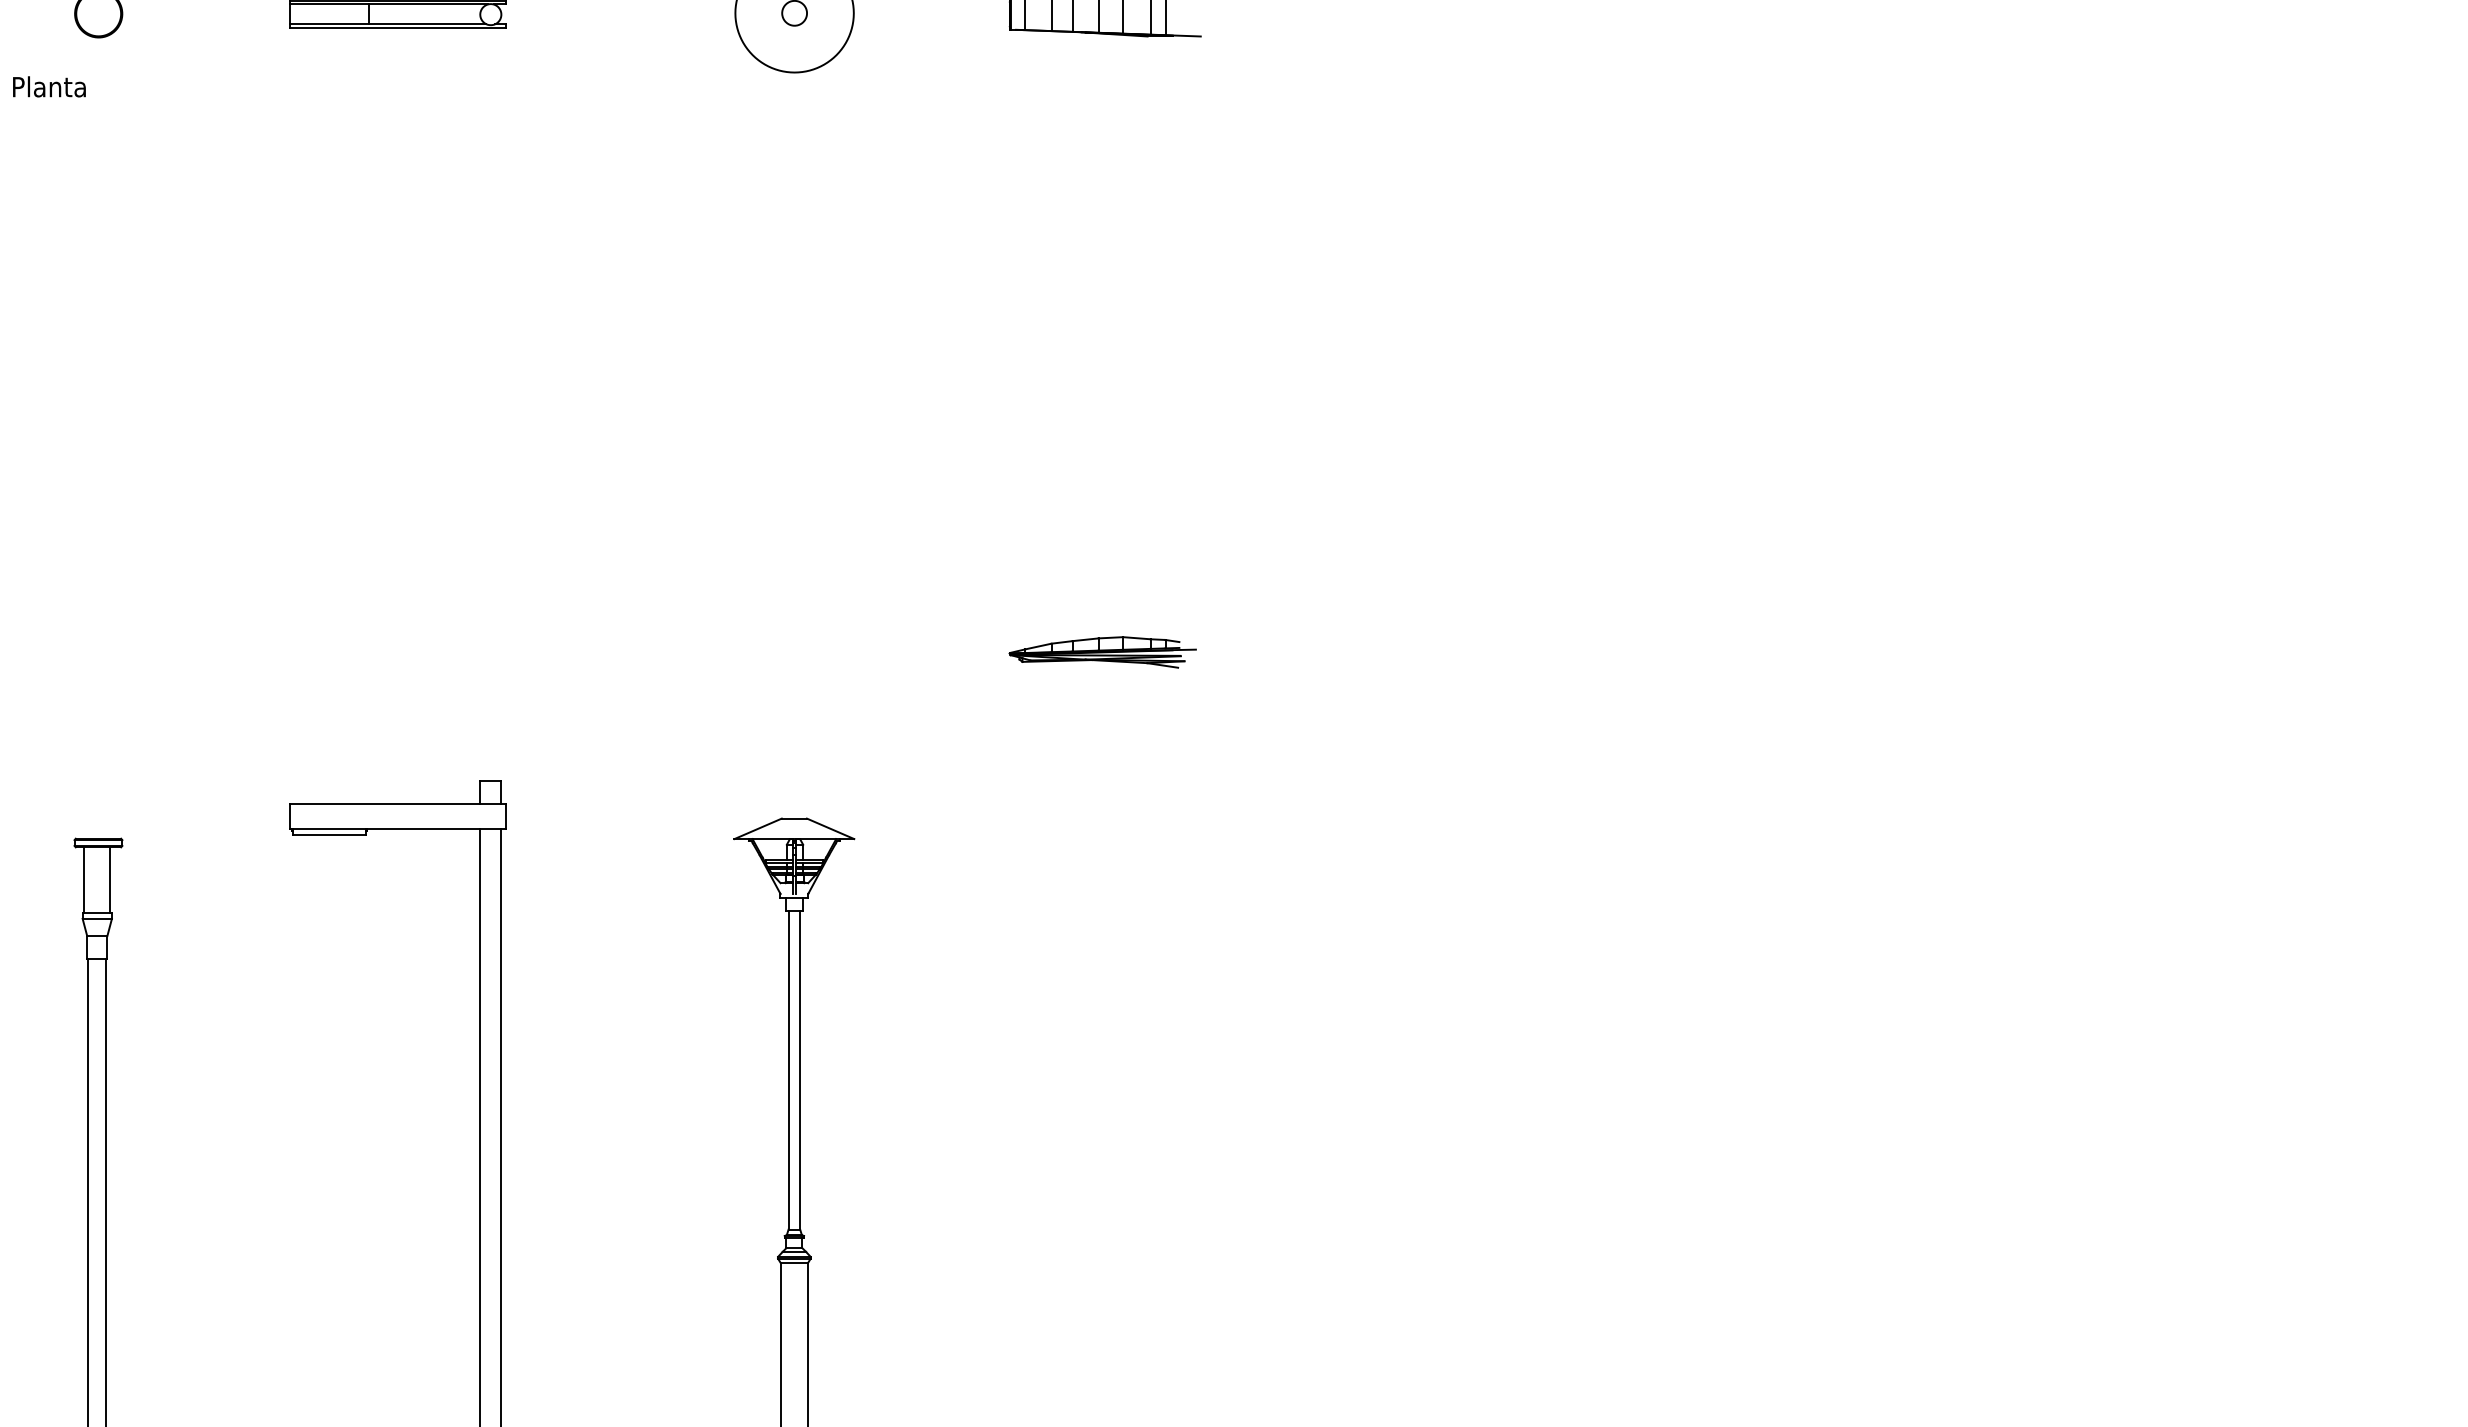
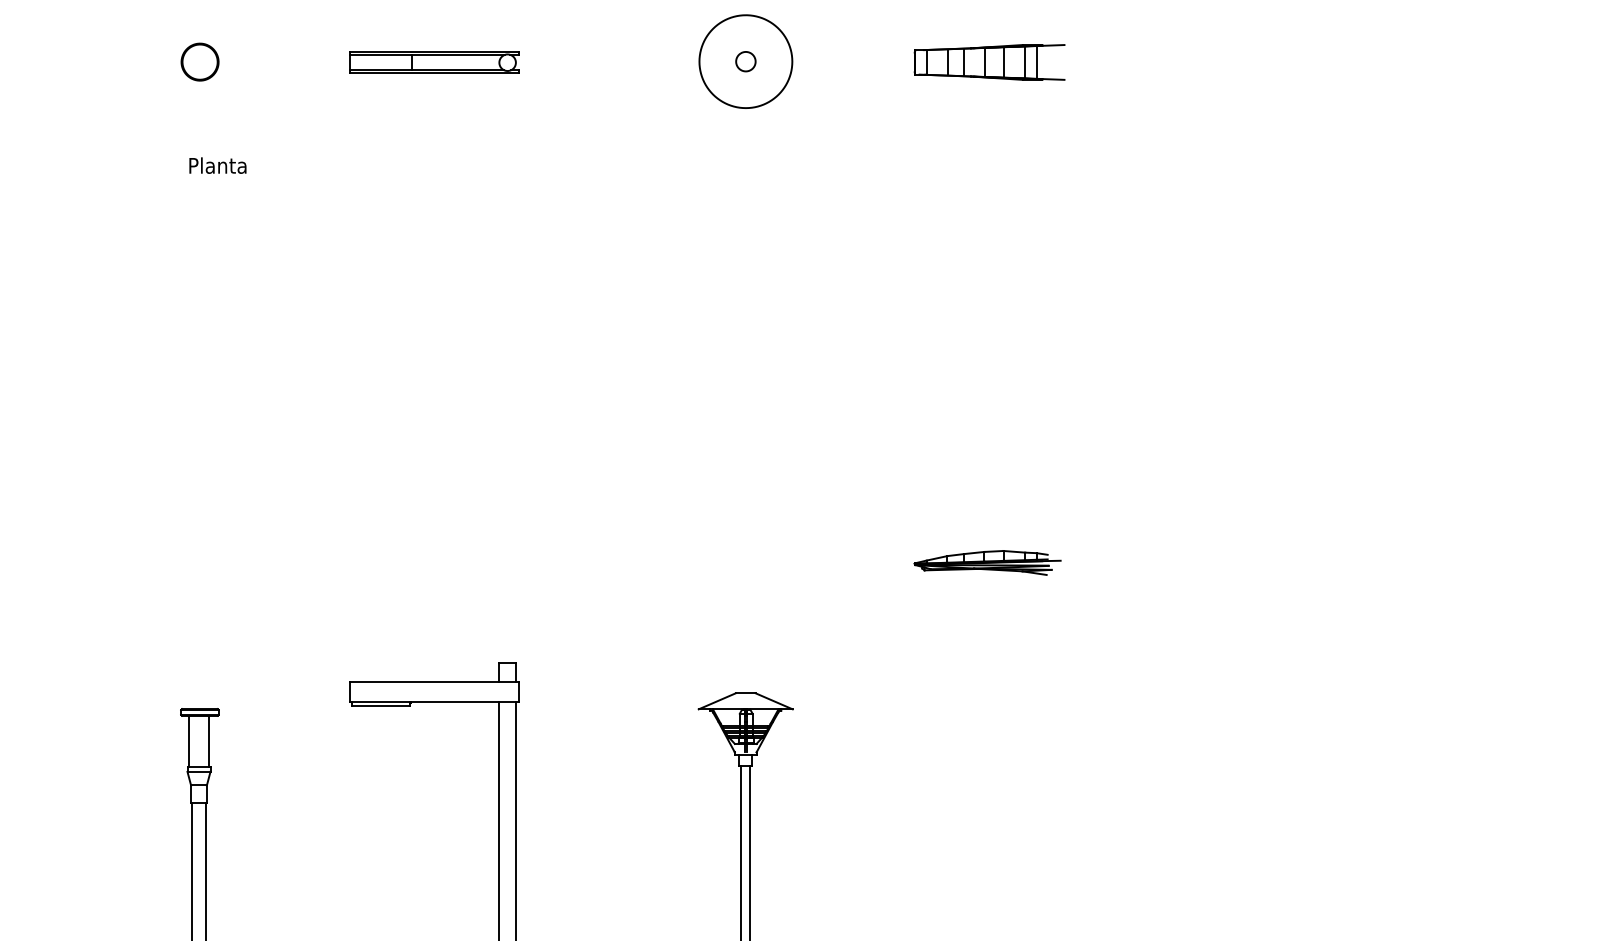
text: (49, 86) -> (217, 165), moved

